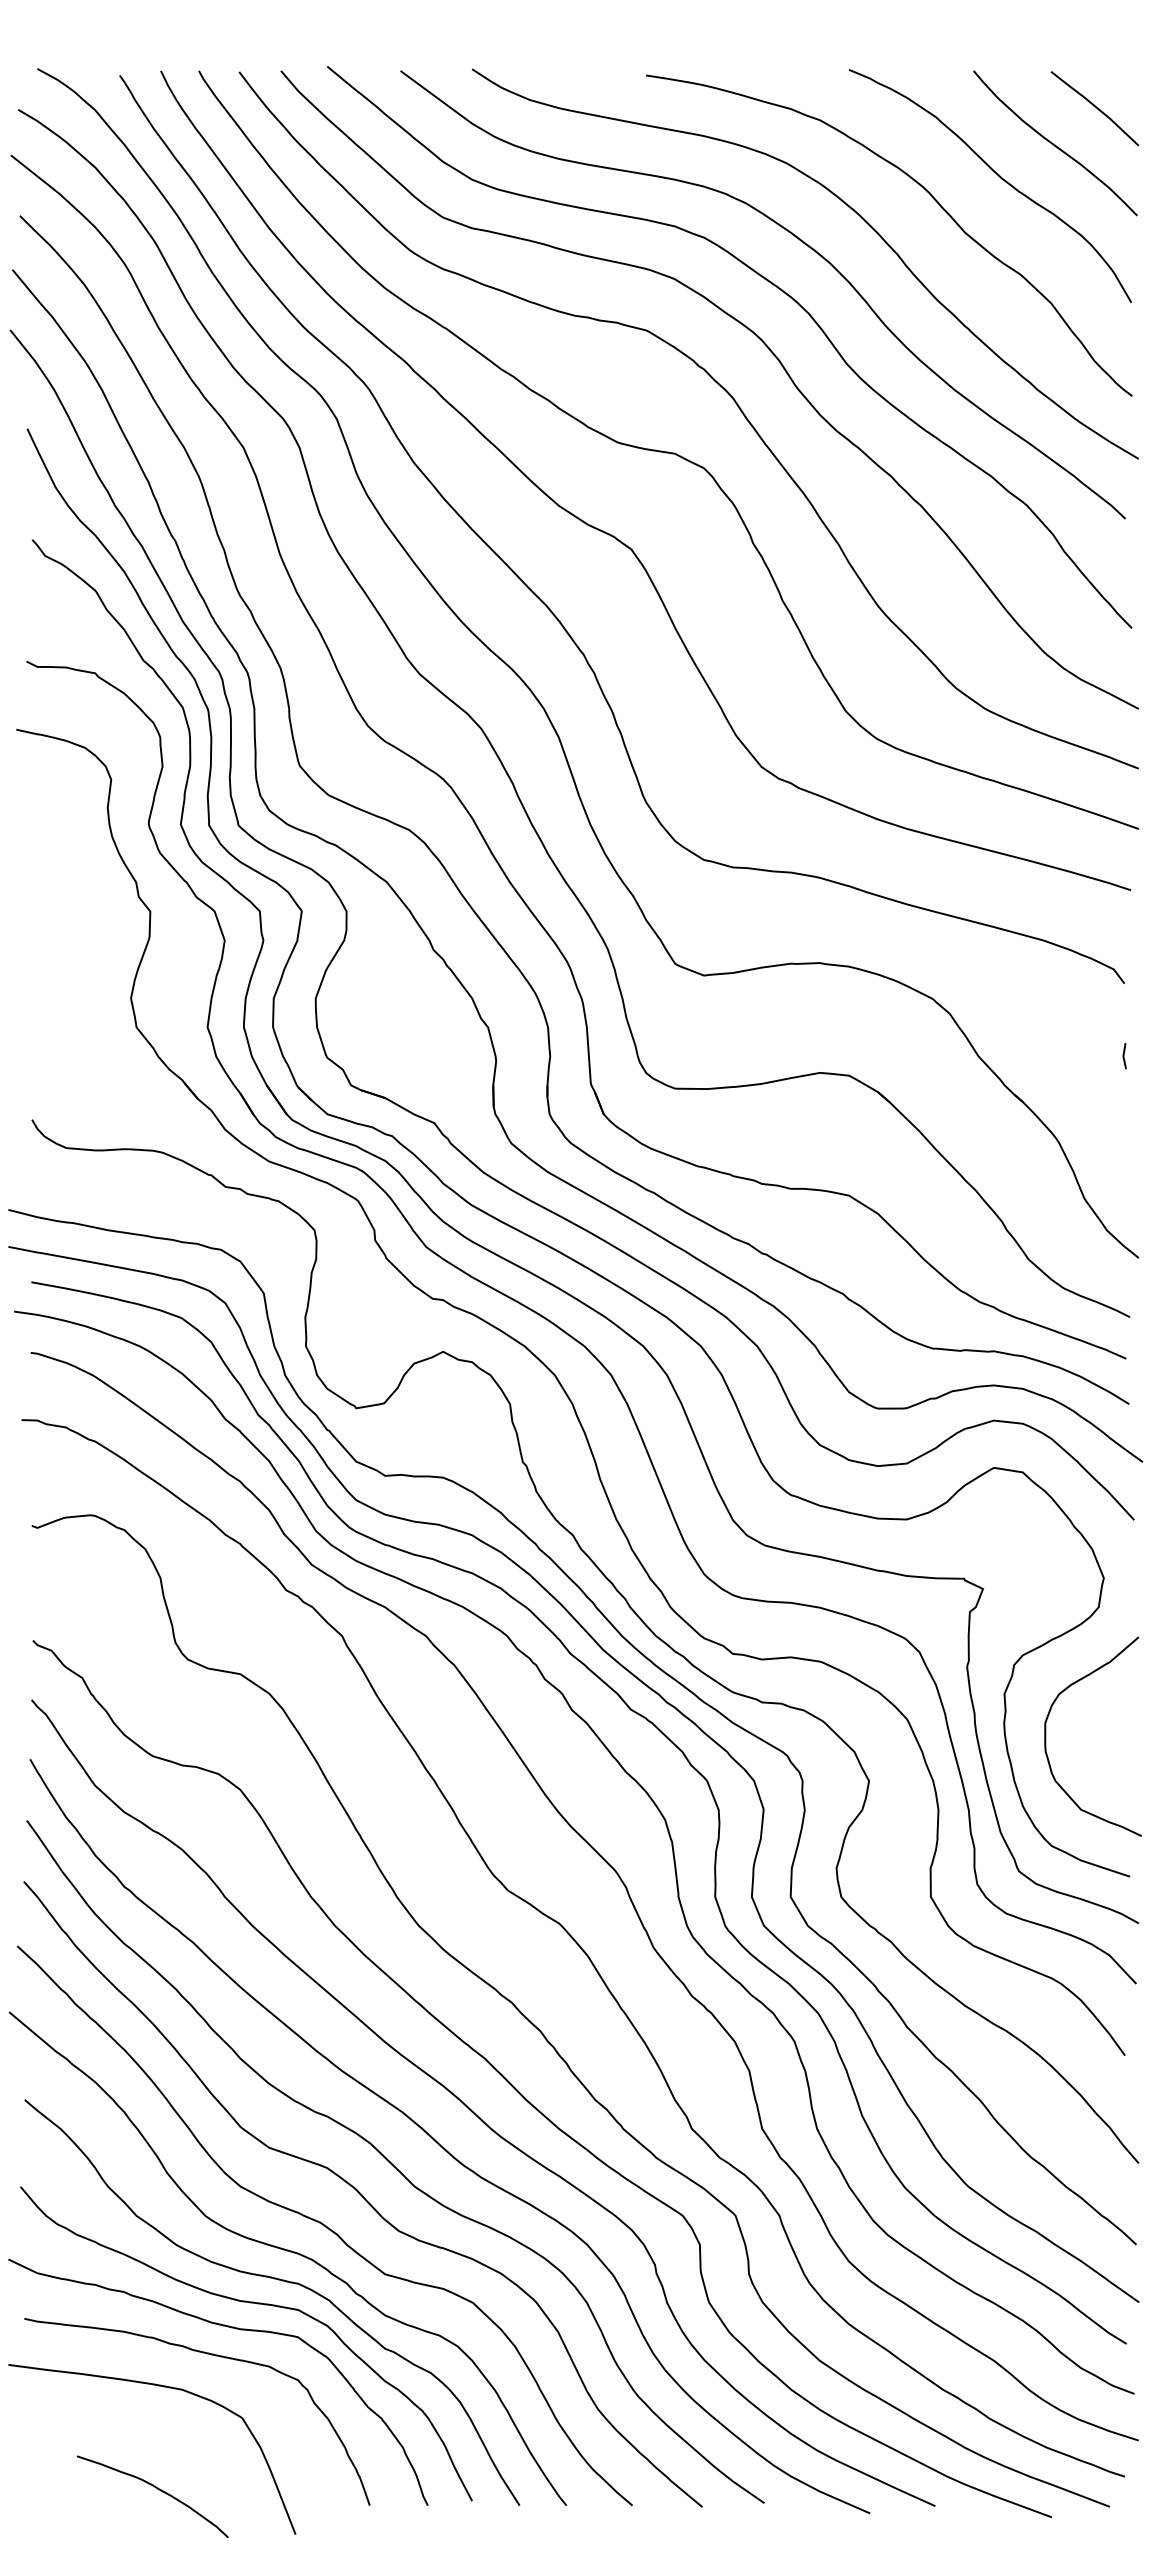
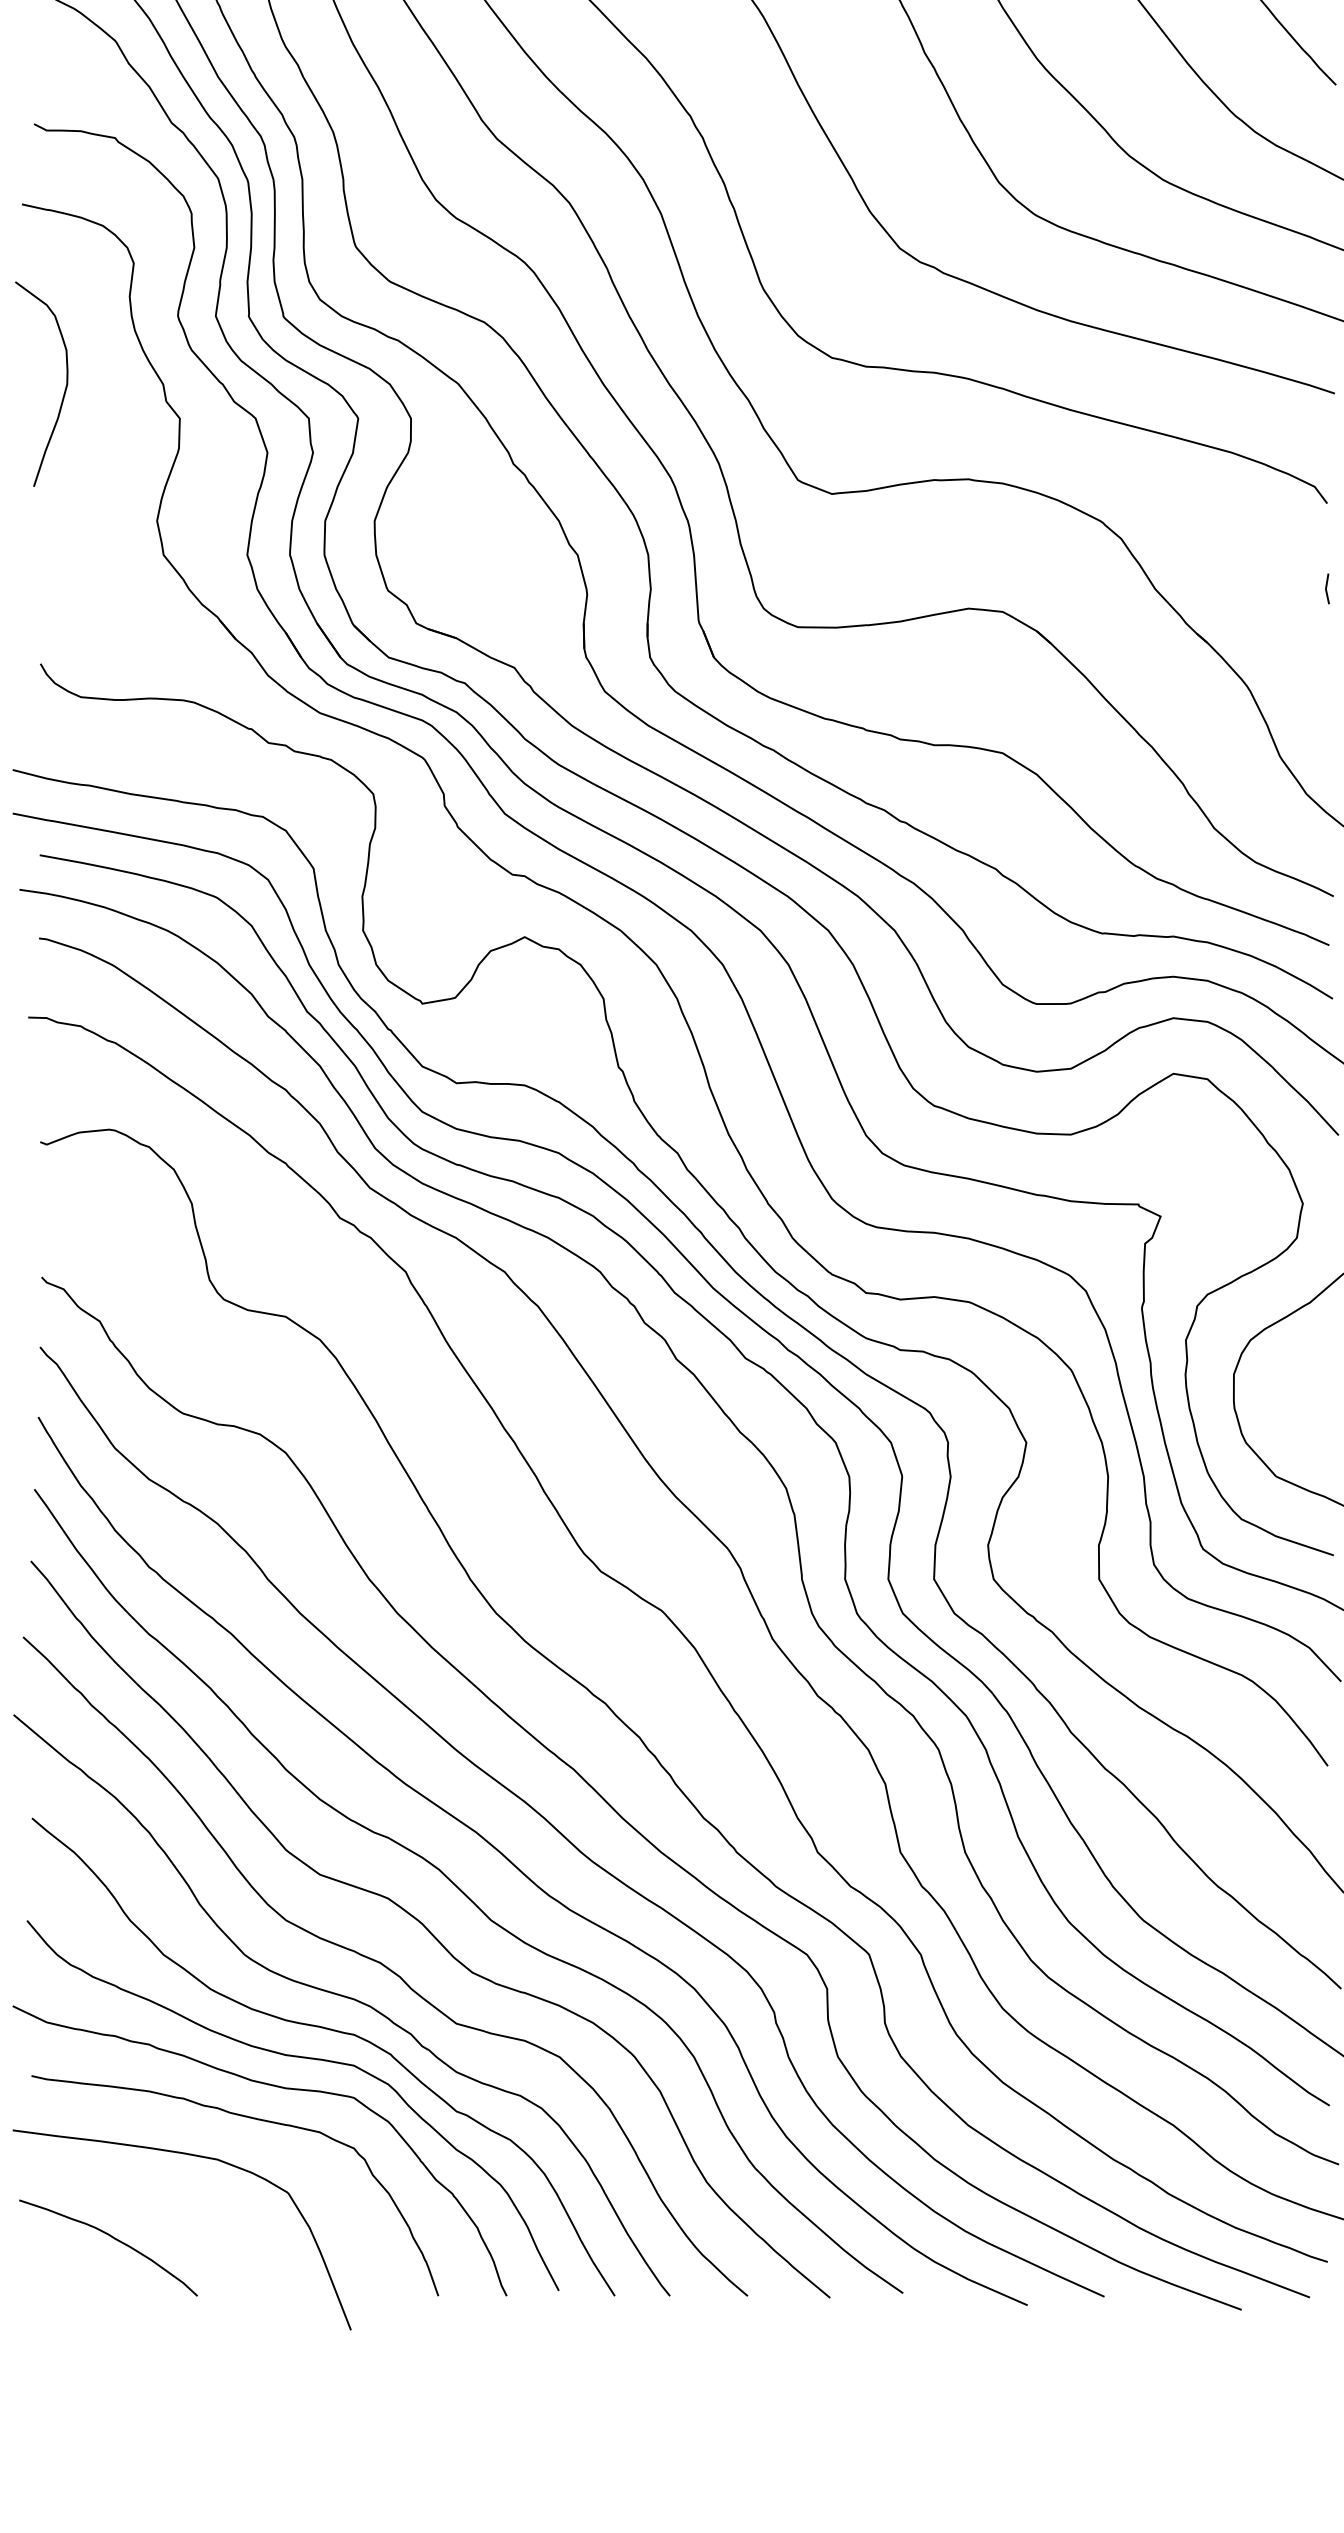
curve: (51, 889) -> (63, 392), added
curve: (155, 2488) -> (111, 2238), moved

